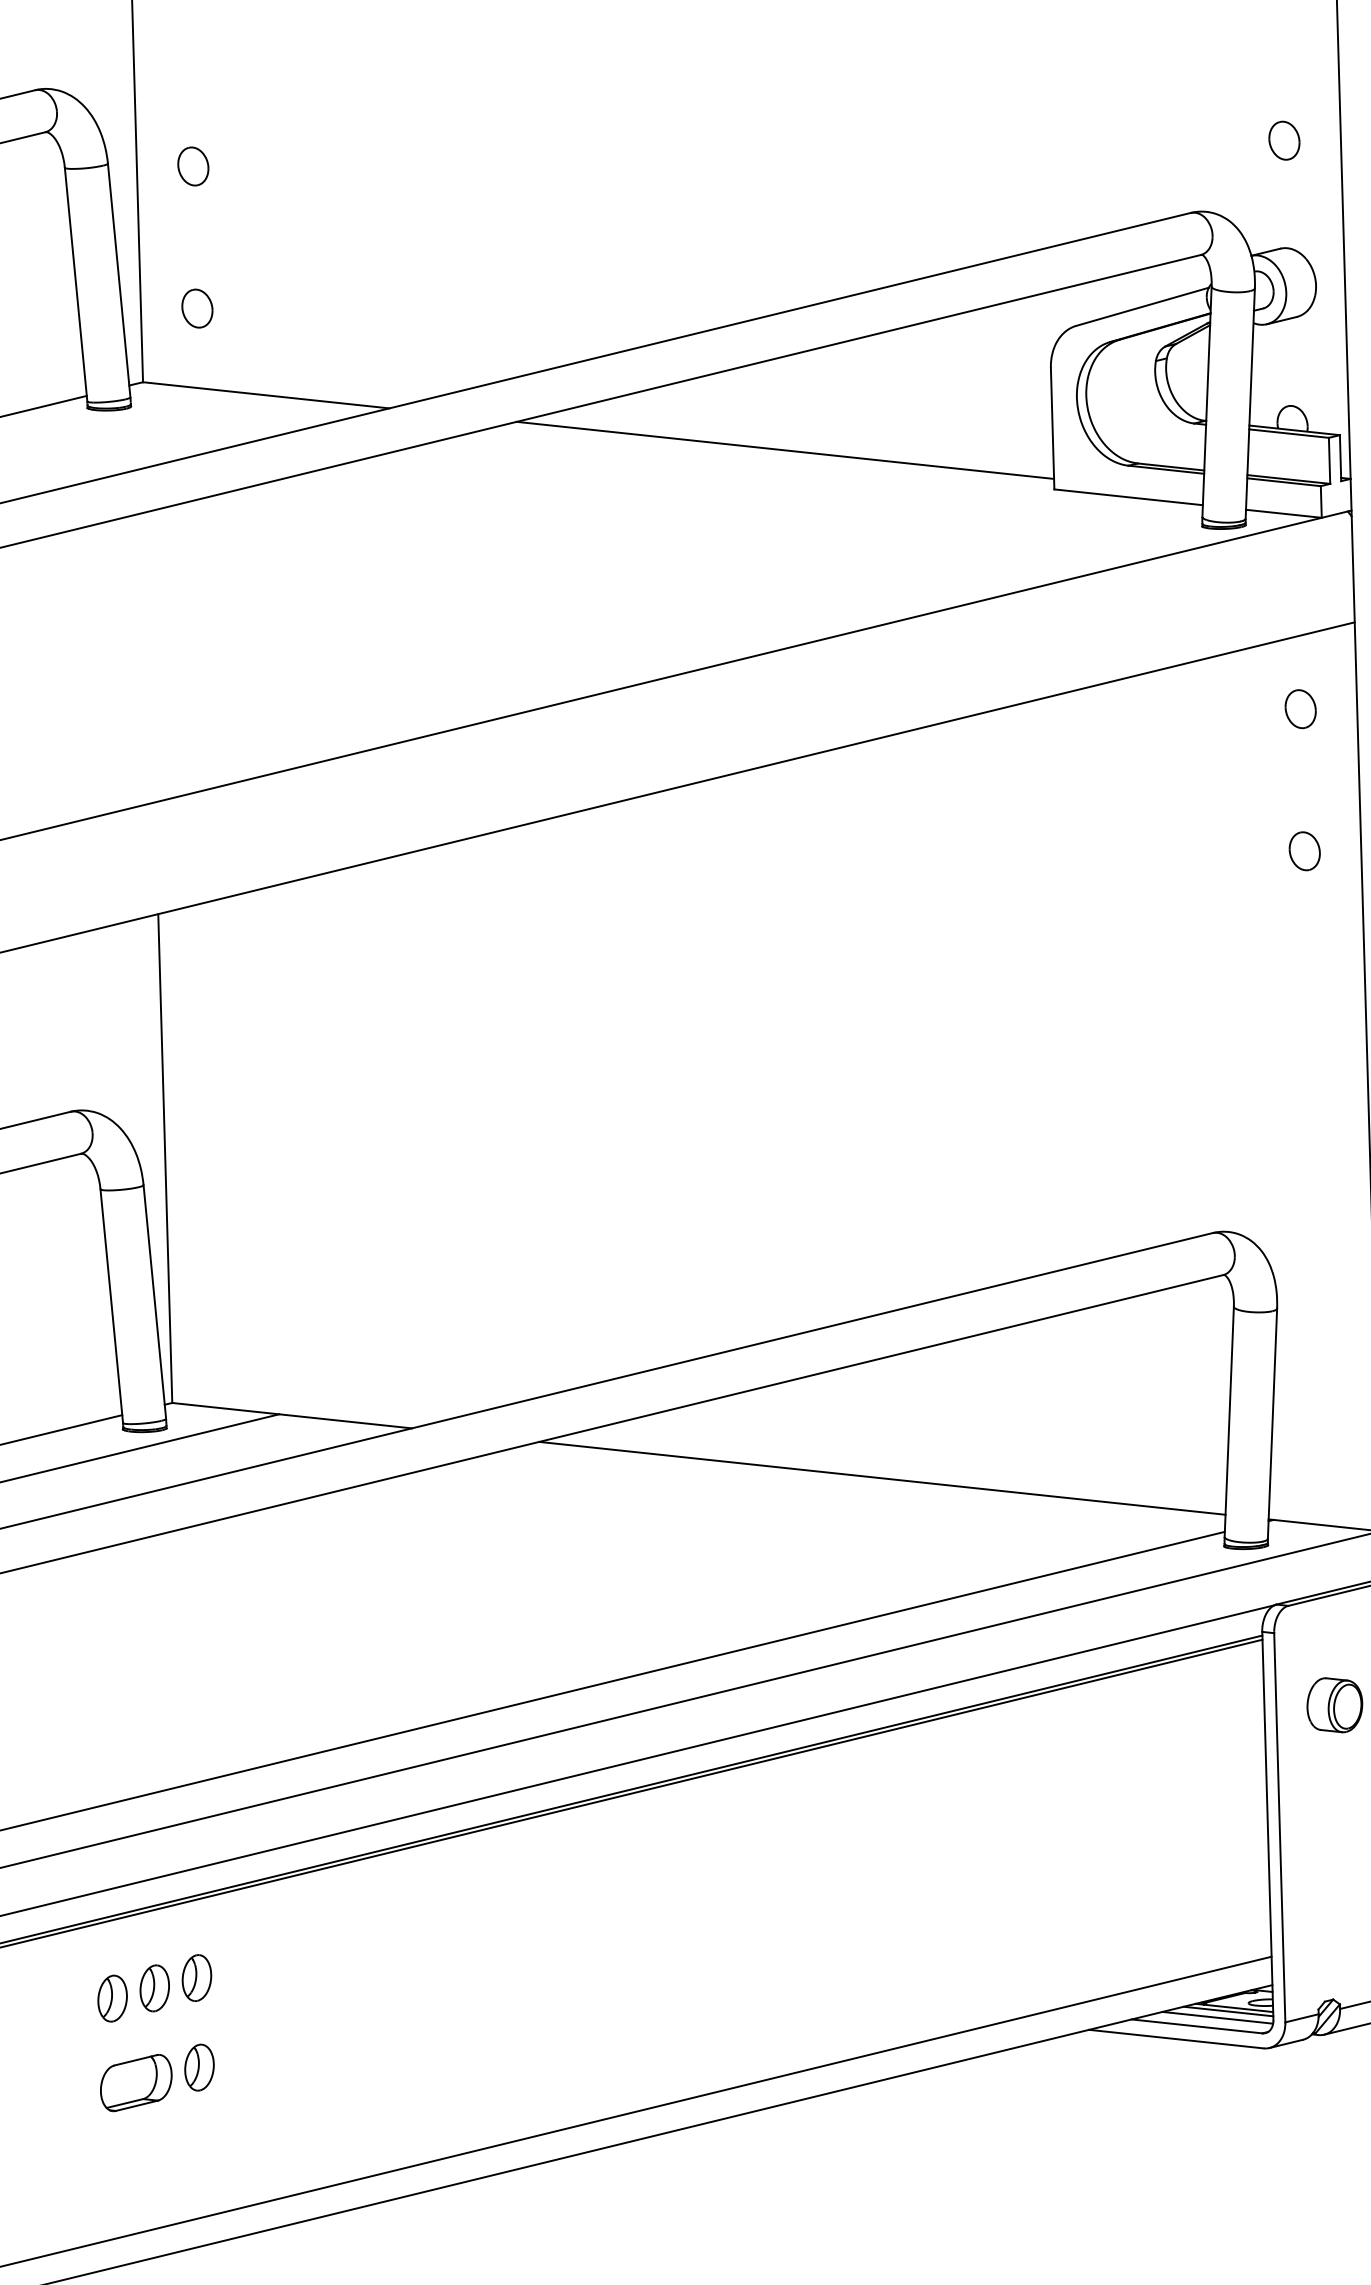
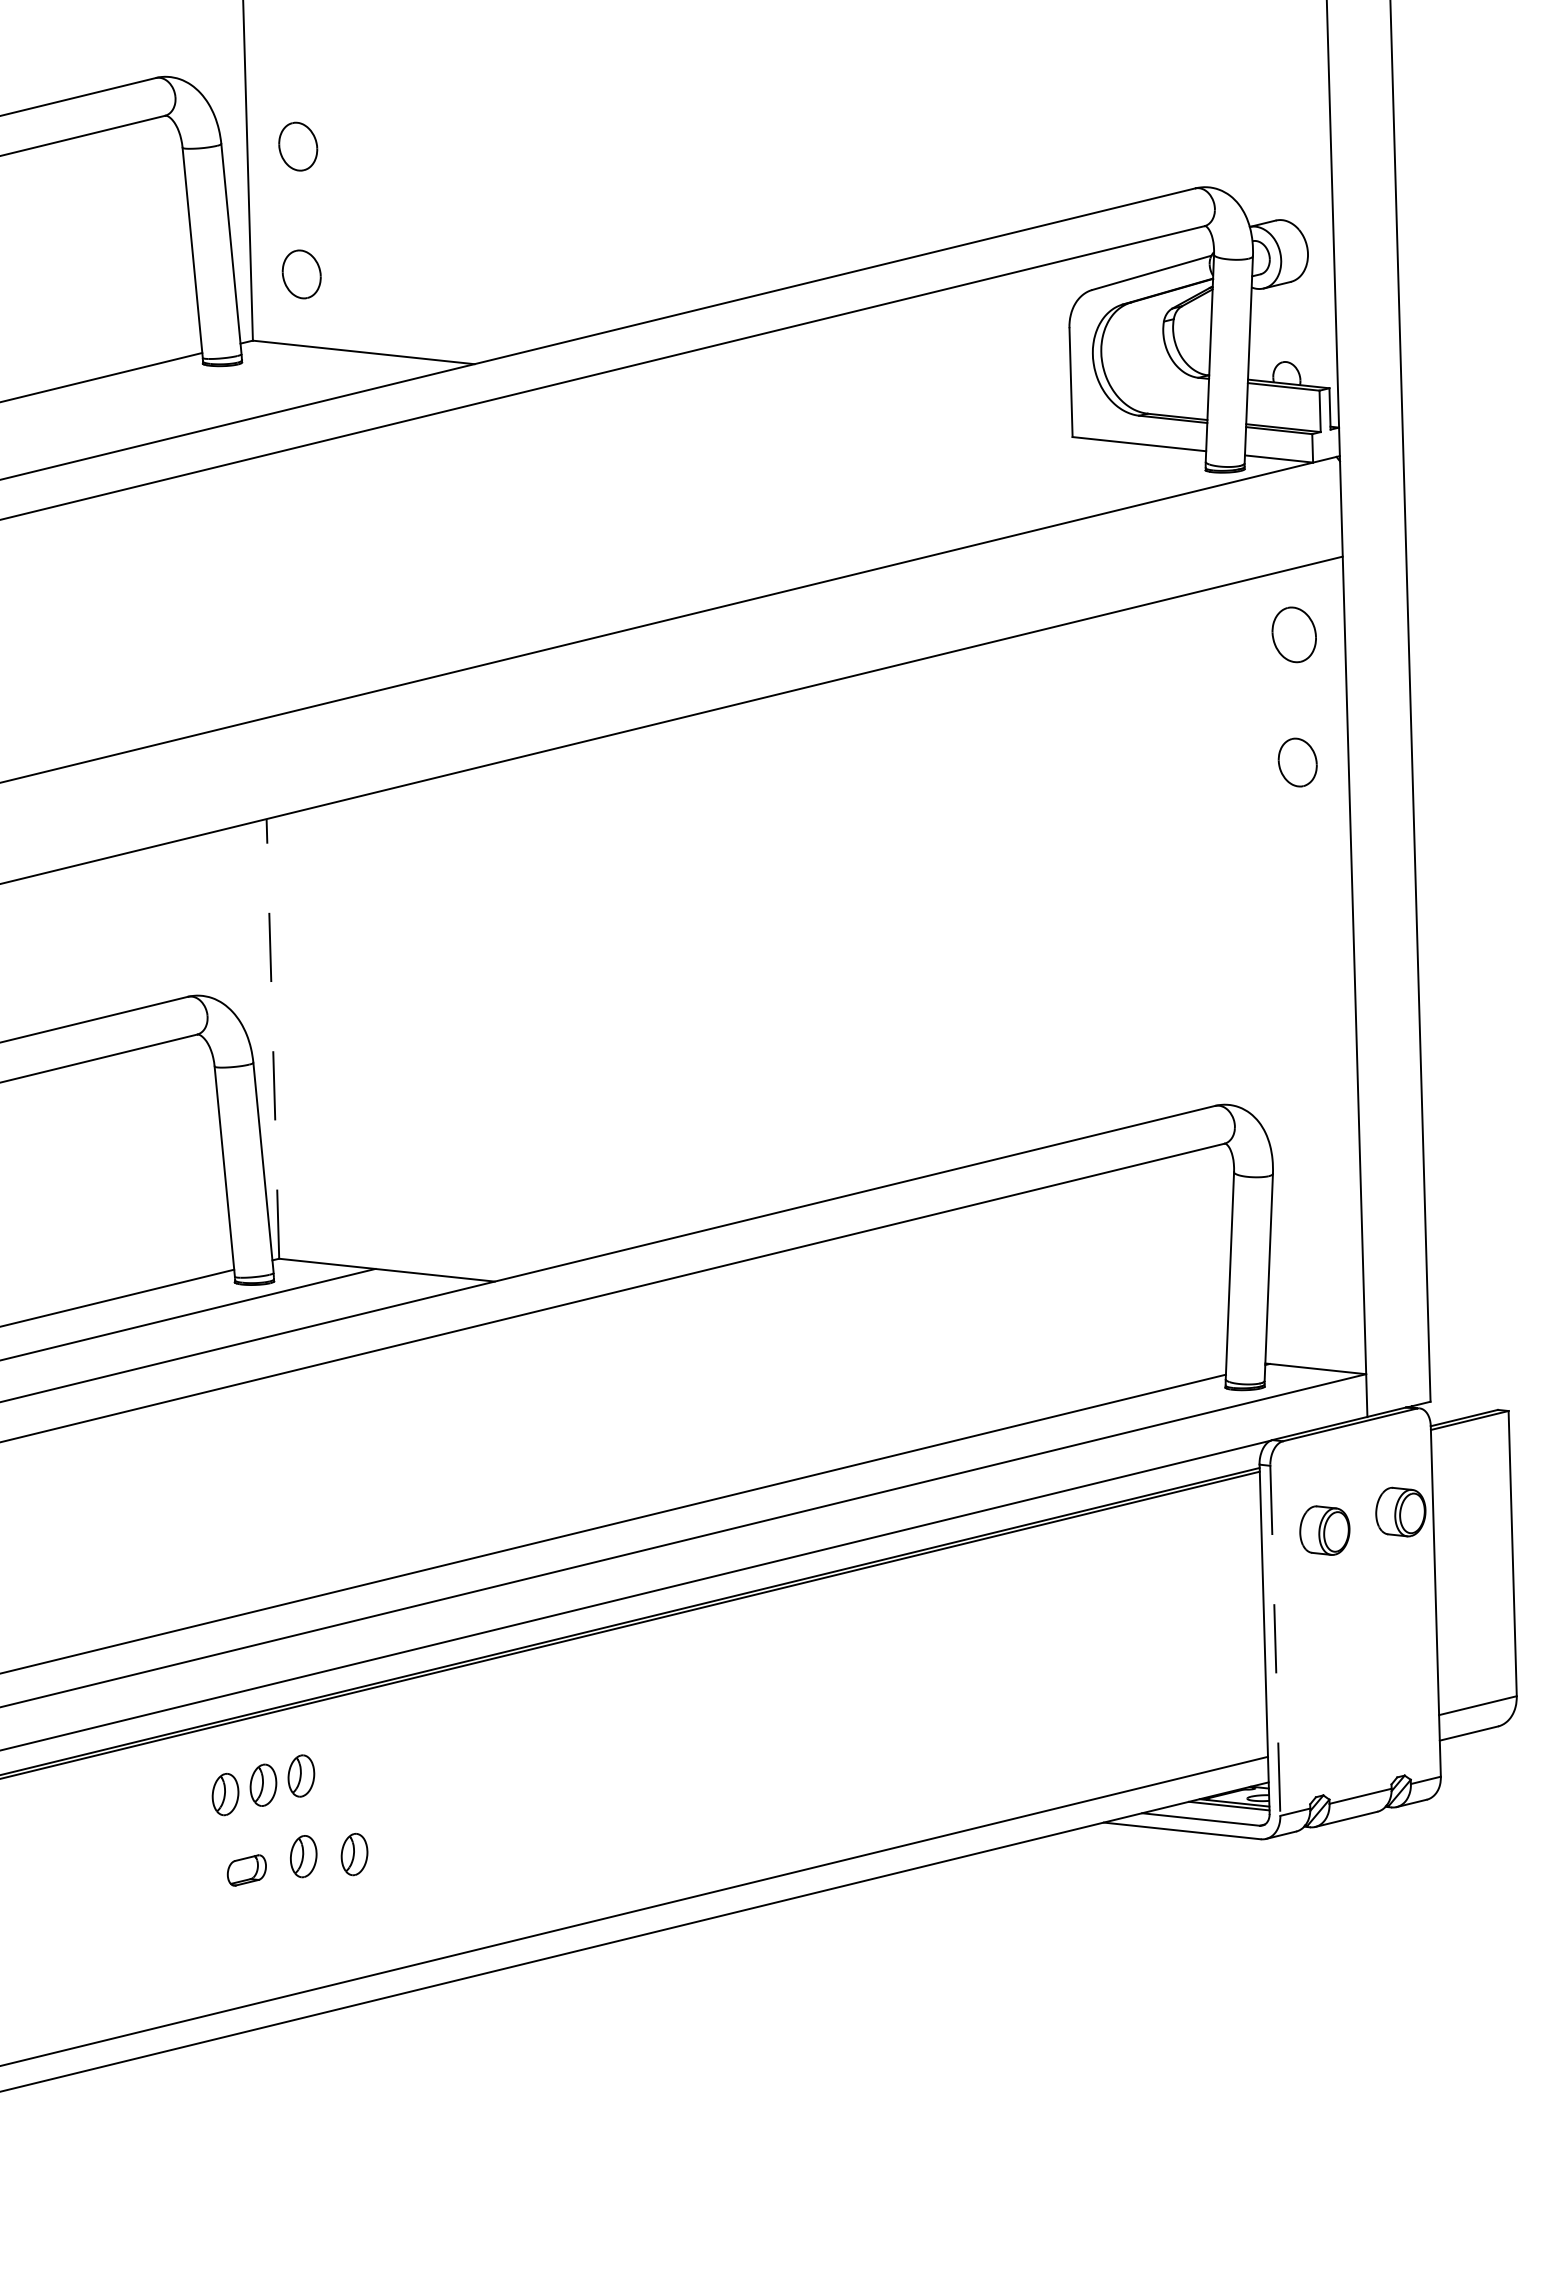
part: (1284, 140) -> (1279, 123), removed
part: (192, 166) -> (297, 146), size x1.4
part: (197, 308) -> (301, 274), size x1.4
line: (785, 449) -> (830, 401), removed
part: (1299, 708) -> (1293, 634), size x1.6
part: (1304, 851) -> (1297, 762), size x1.4
line: (164, 1158) -> (272, 1038), solid -> dashed
line: (881, 1478) -> (917, 1326), removed
line: (1279, 1828) -> (1275, 1641), solid -> dashed
line: (1217, 2017) -> (1219, 1811), removed
part: (255, 2065) -> (354, 1854), added
part: (135, 2083) -> (246, 1870), size x0.6

